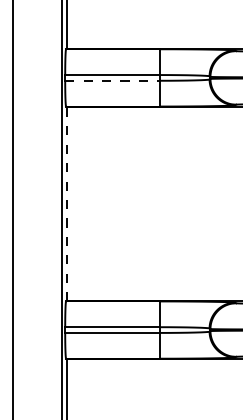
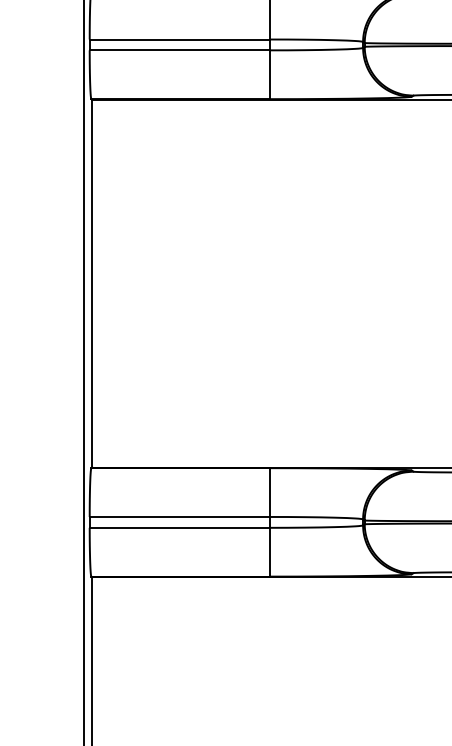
line: (113, 80) -> (181, 49), dashed -> solid
line: (66, 203) -> (92, 282), dashed -> solid

